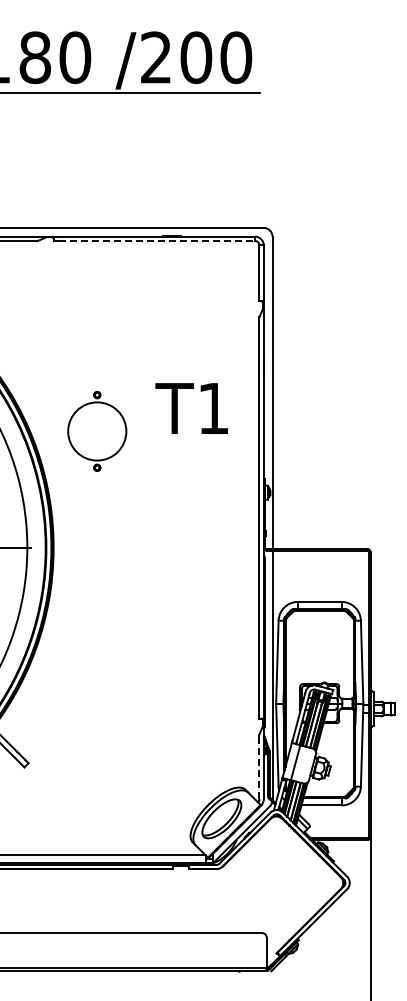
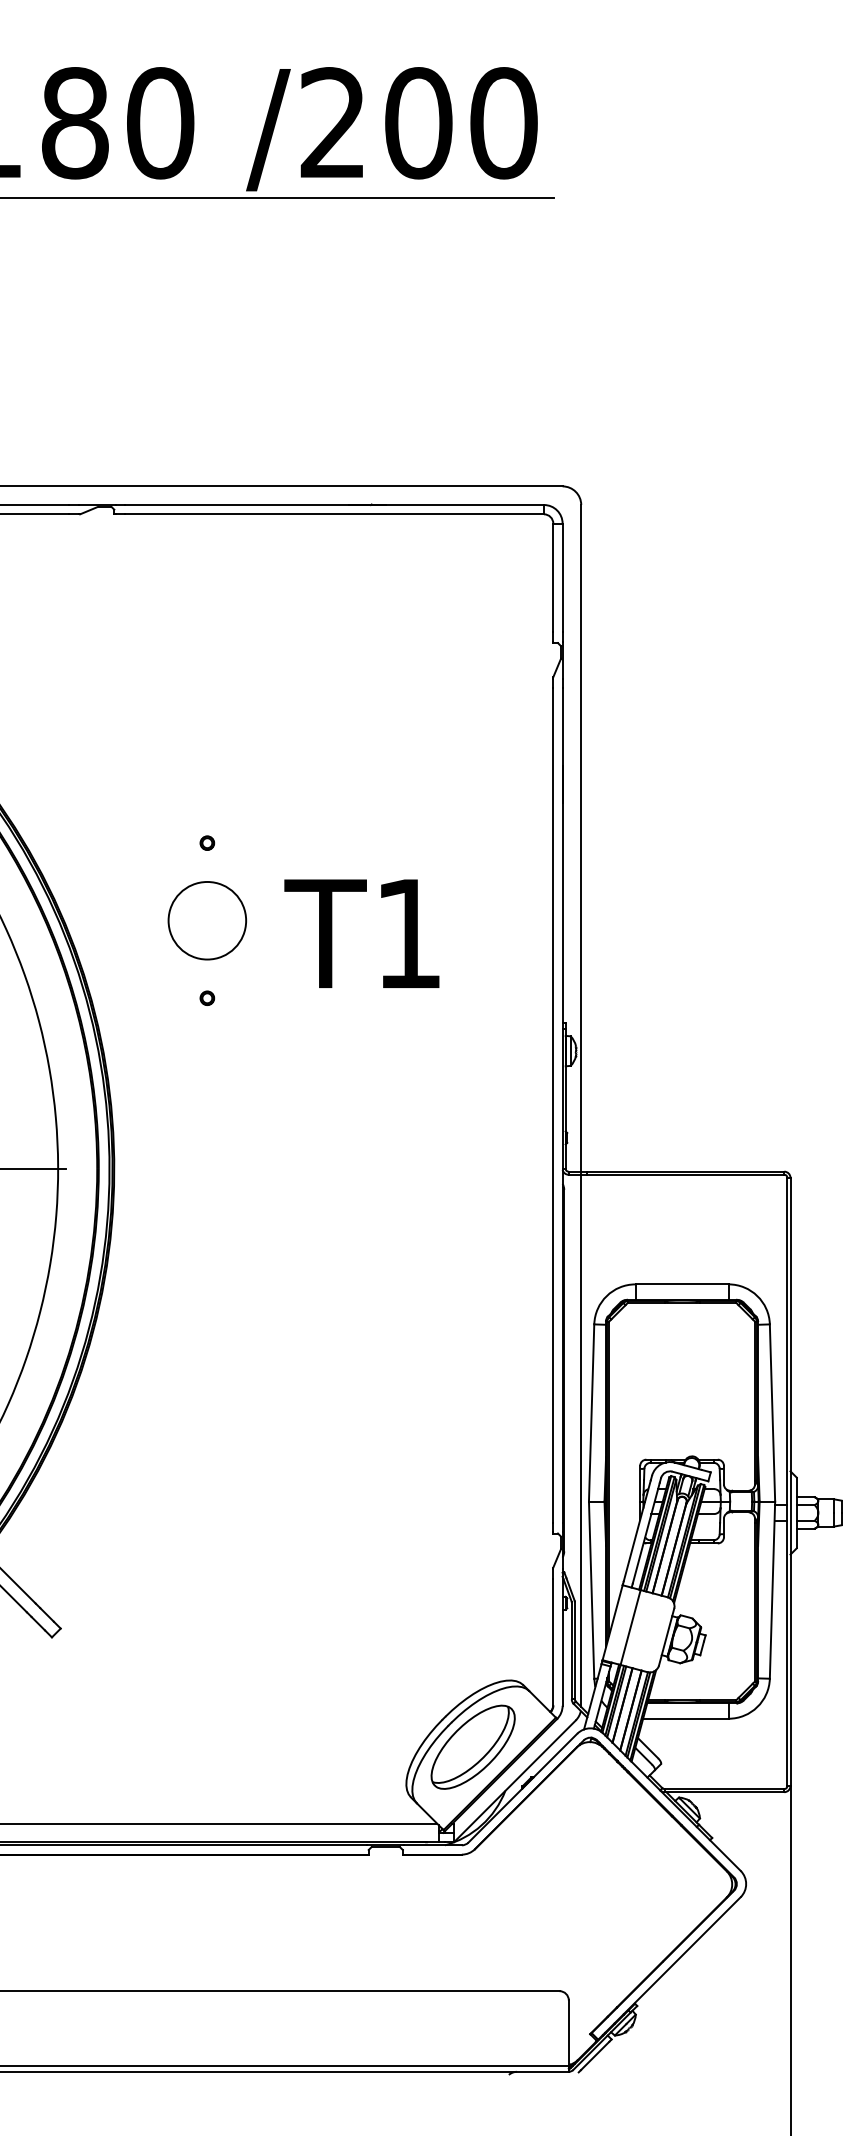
line: (157, 241) -> (335, 515), dashed -> solid
text: (191, 408) -> (361, 933), moved
circle: (97, 431) -> (207, 920), size x0.62
line: (259, 769) -> (553, 1641), dashed -> solid

